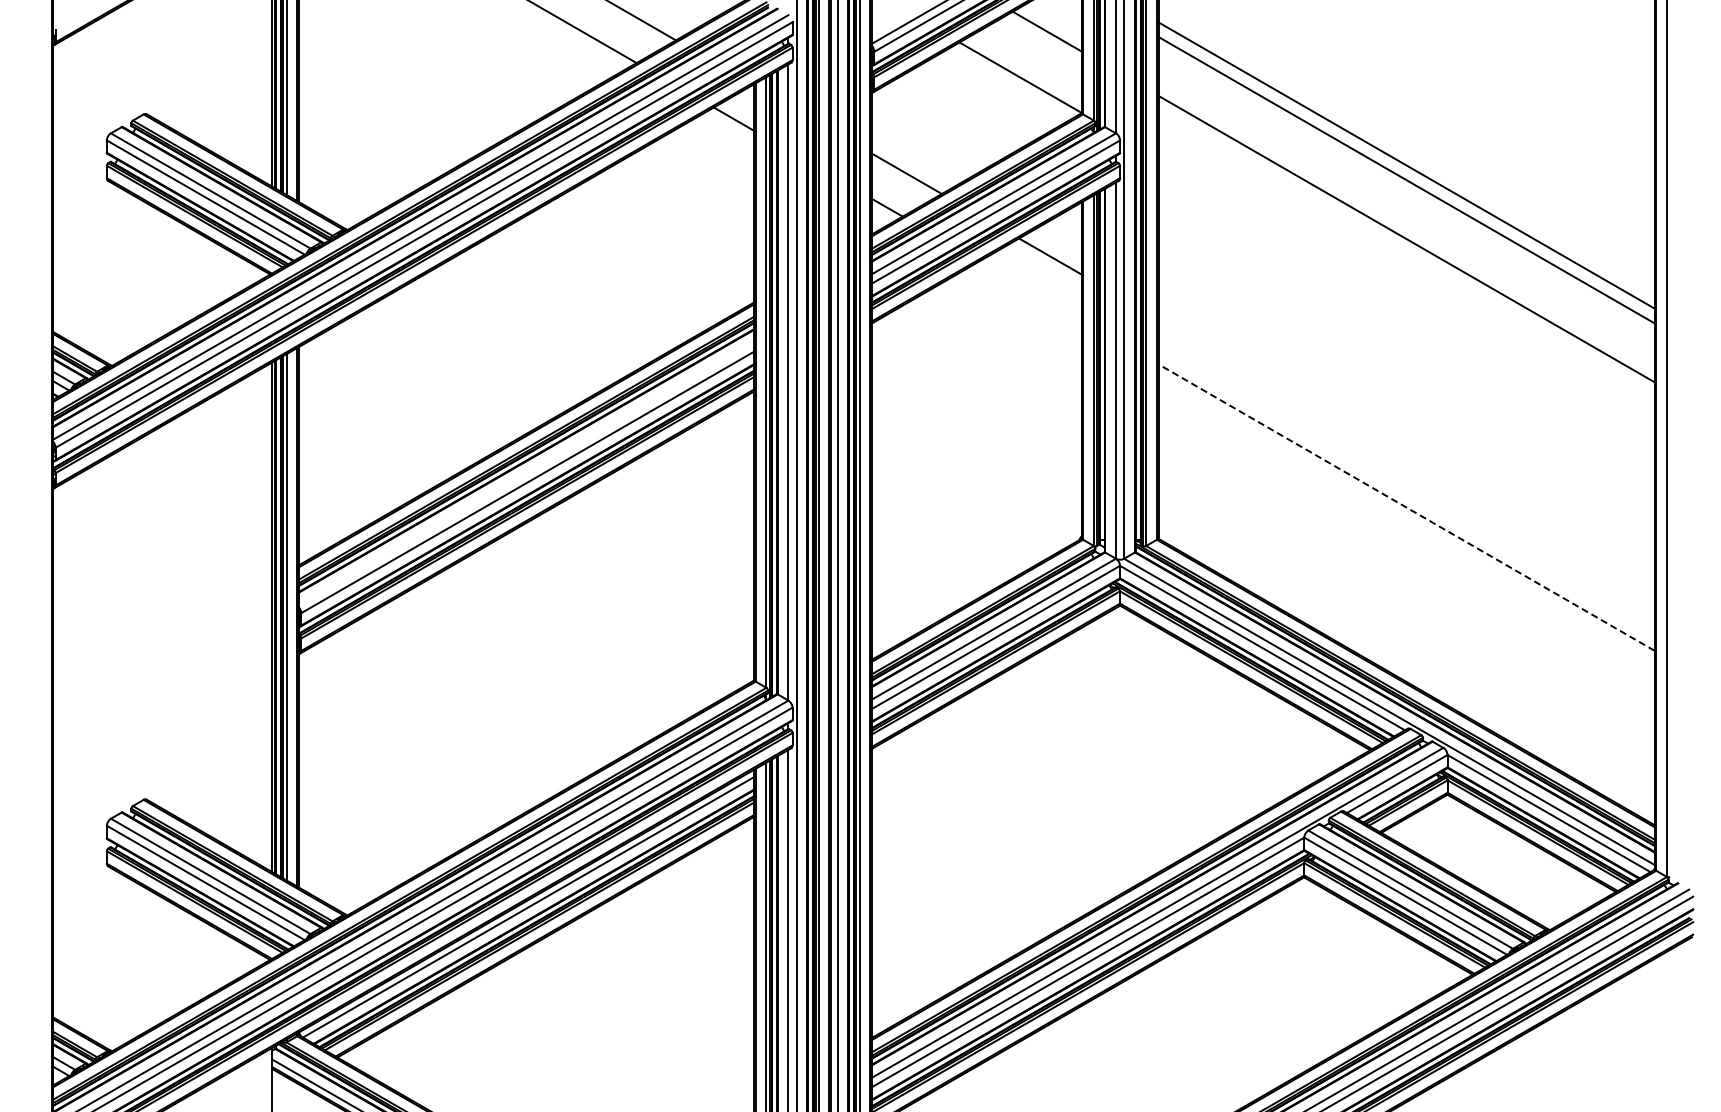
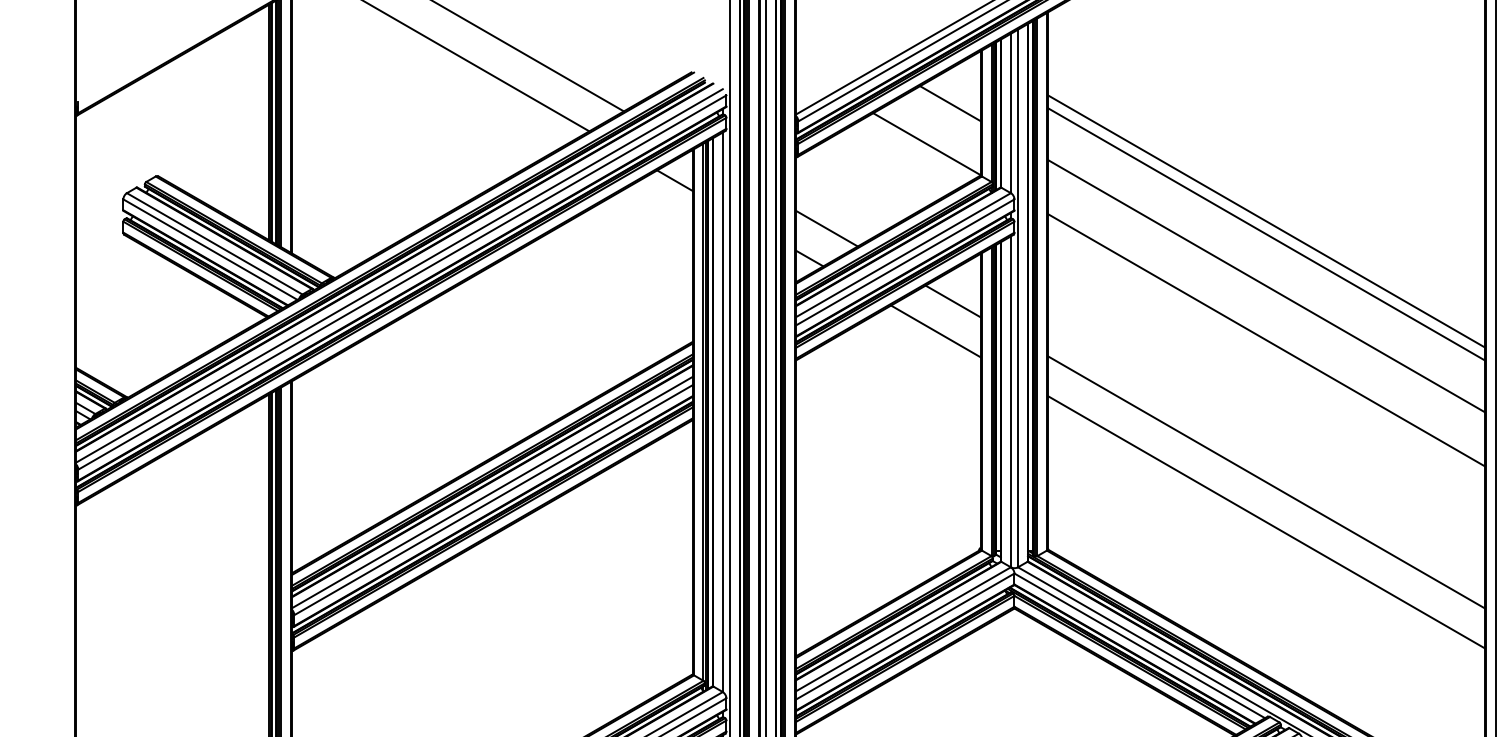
line: (1030, 290) -> (935, 331), added
line: (1406, 300) -> (1266, 340), added
line: (1406, 462) -> (1266, 482), added
line: (526, 473) -> (492, 492), added
line: (1406, 507) -> (1266, 522), dashed -> solid

